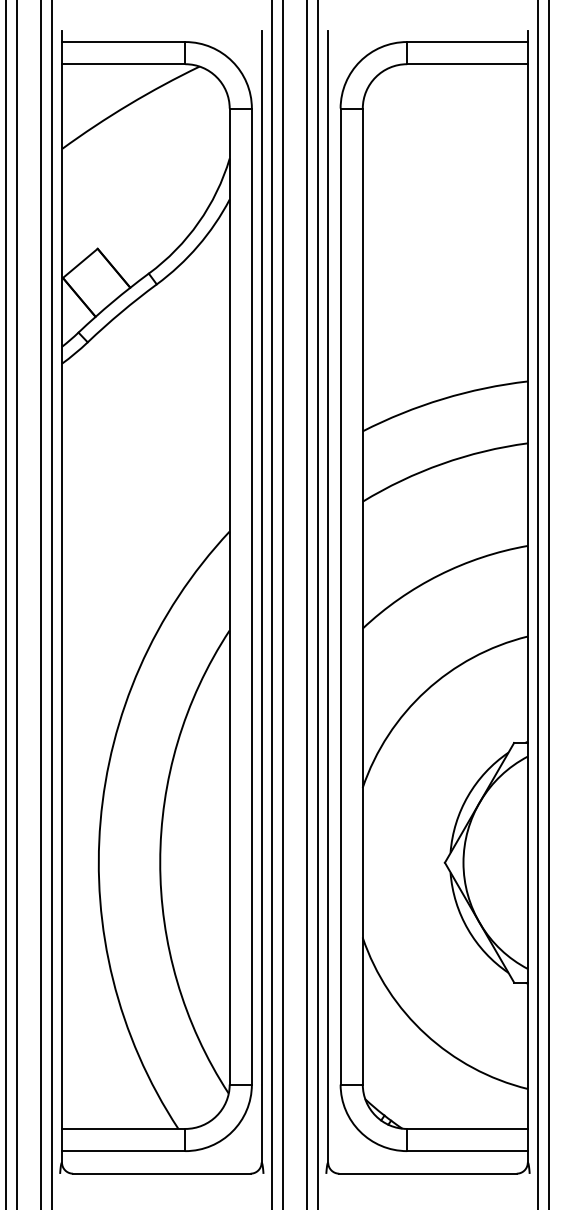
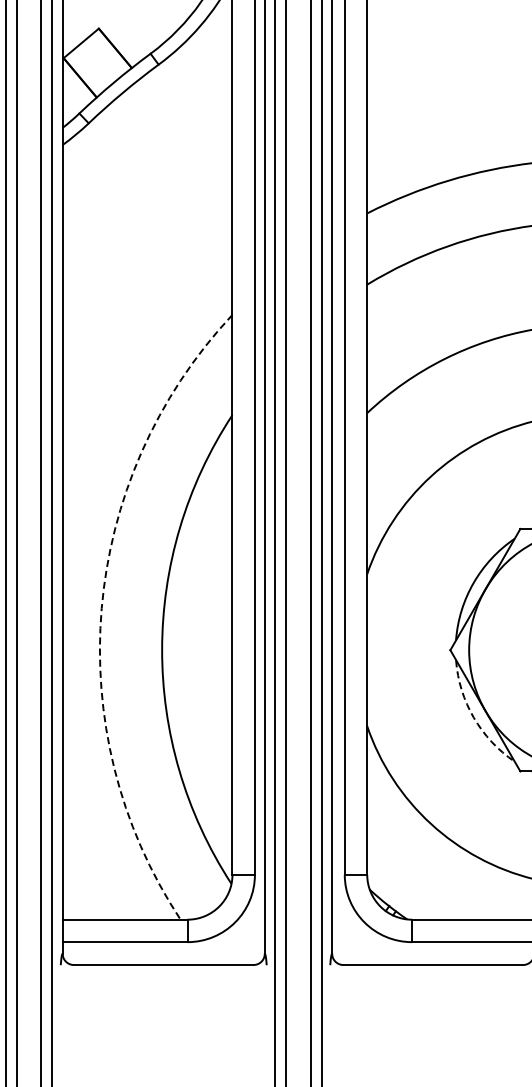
arc: (100, 821) -> (101, 608), solid -> dashed
arc: (468, 929) -> (474, 717), solid -> dashed

